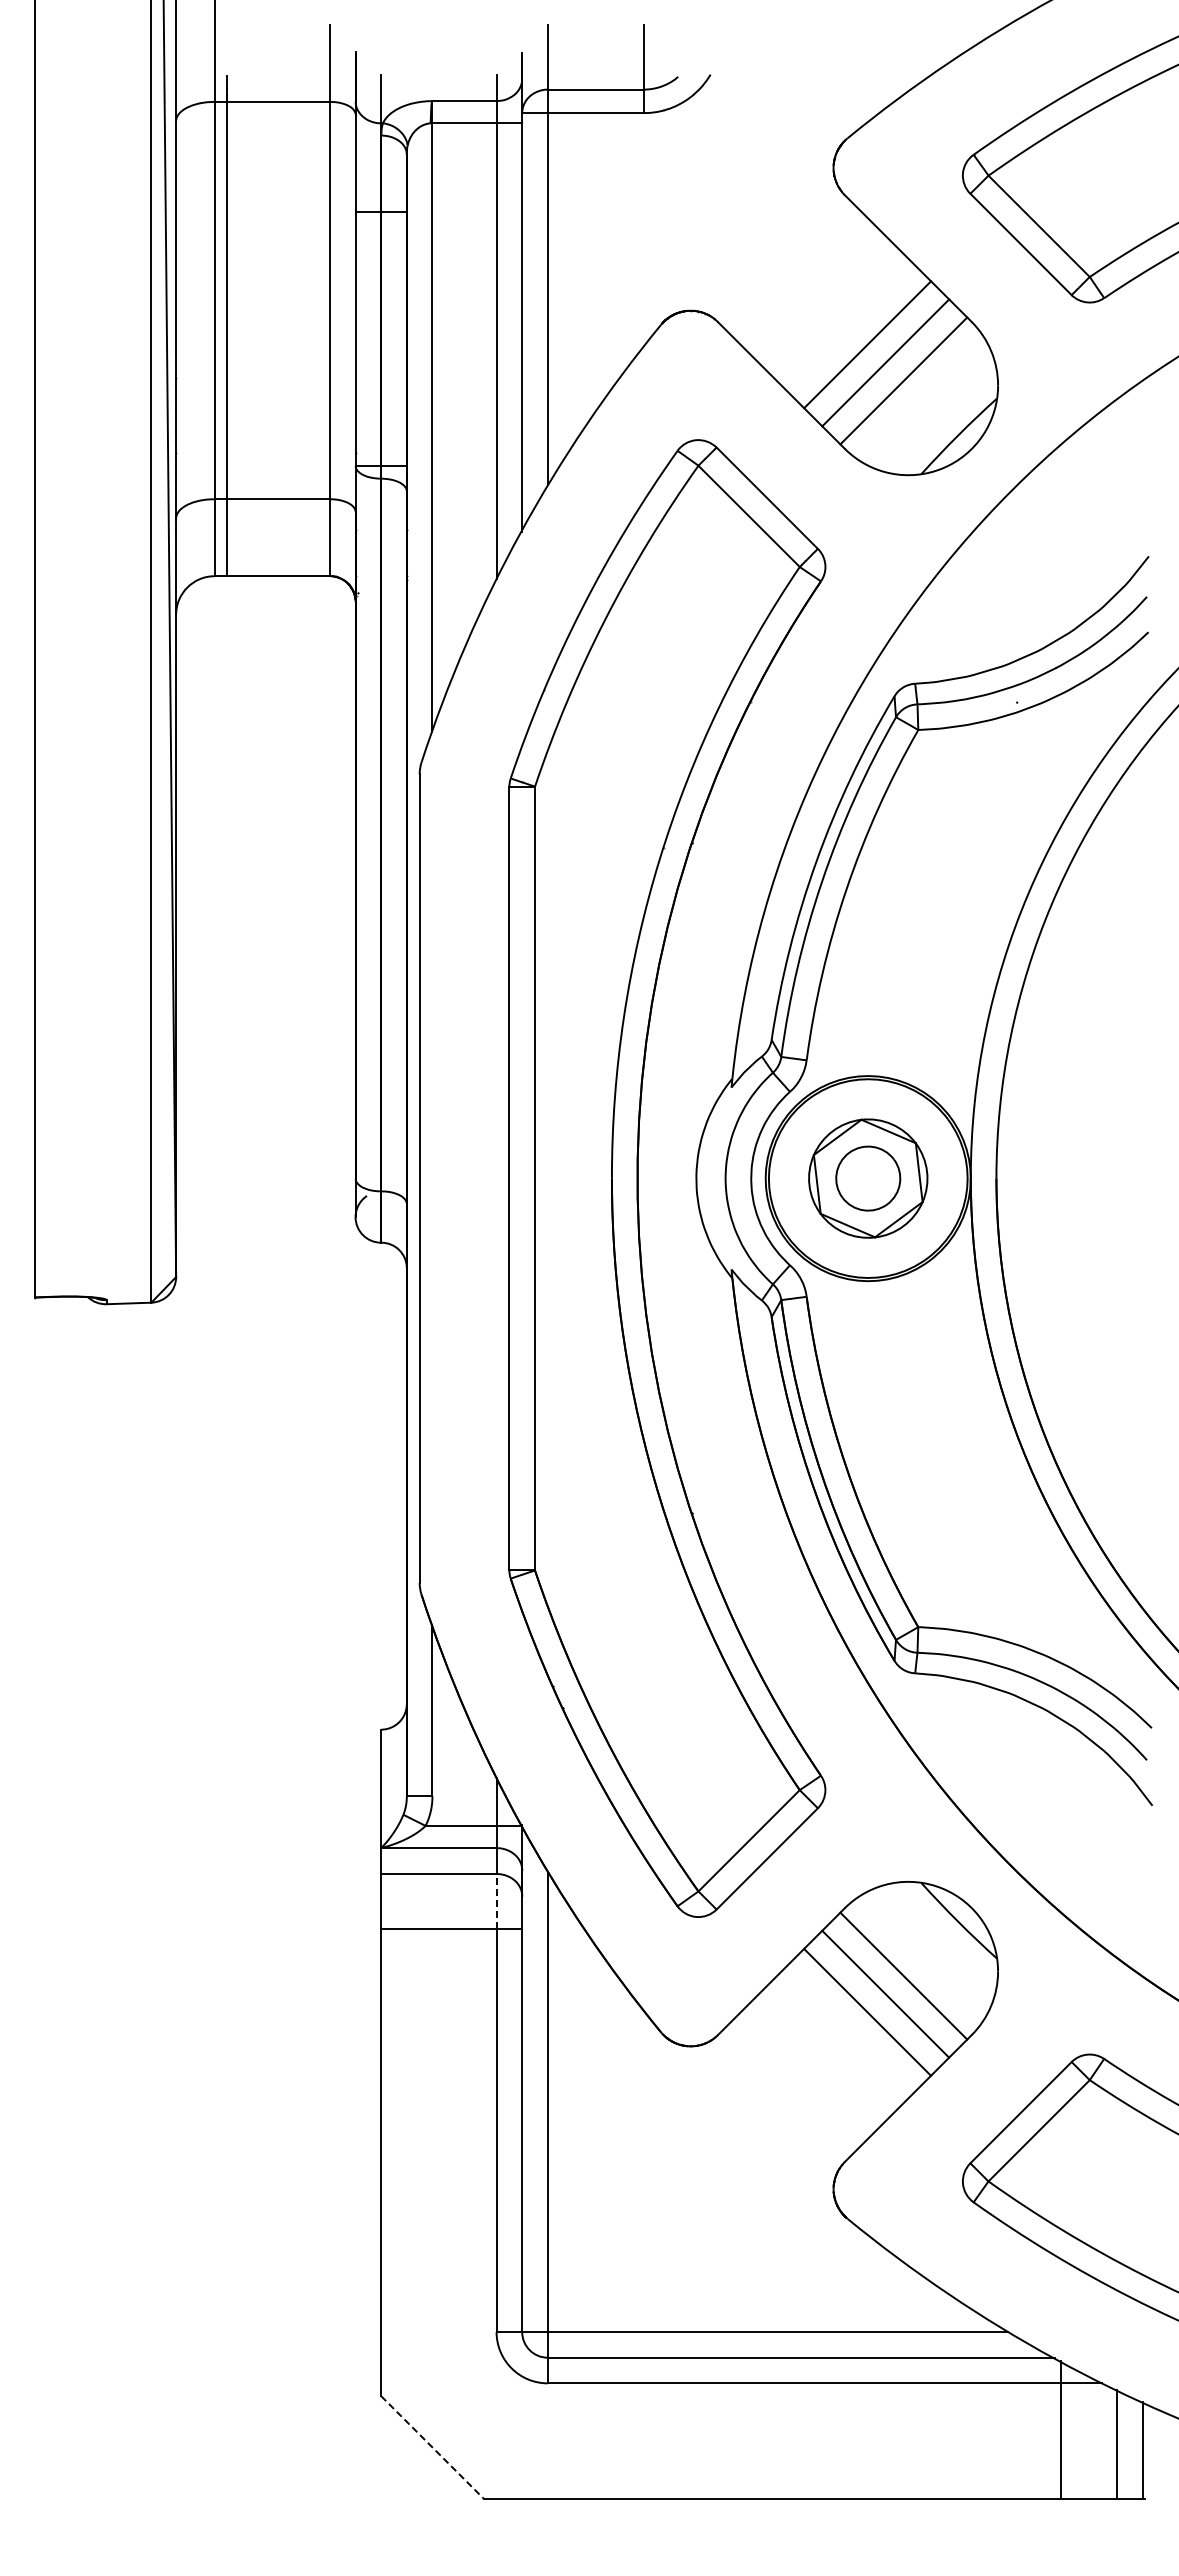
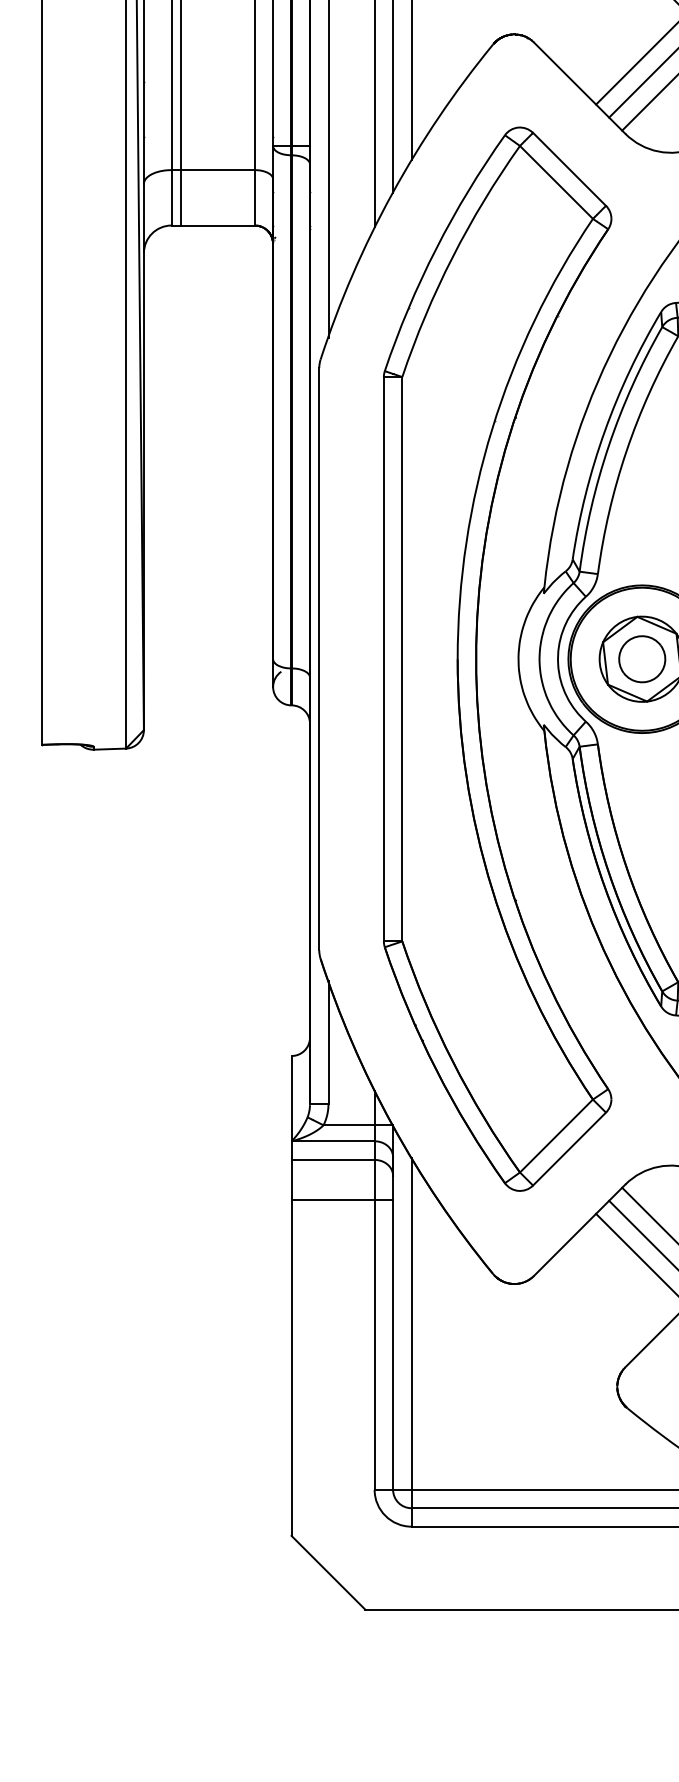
line: (496, 1901) -> (374, 1179), dashed -> solid
line: (432, 2447) -> (328, 1572), dashed -> solid

